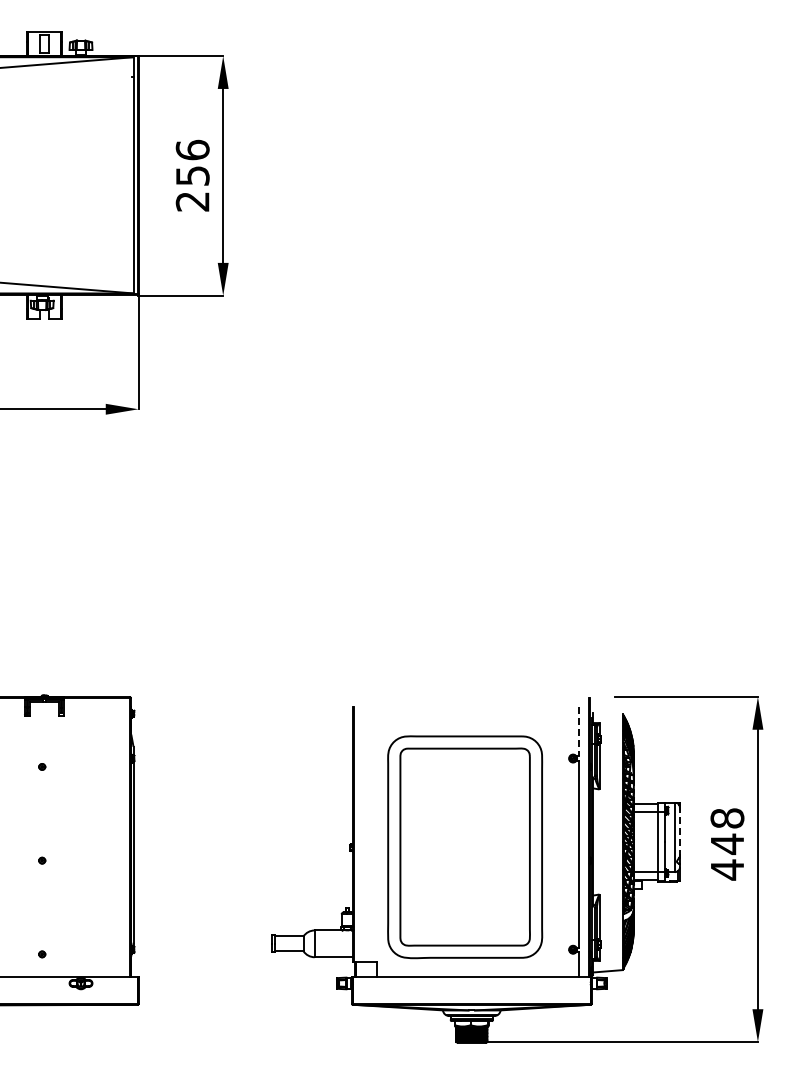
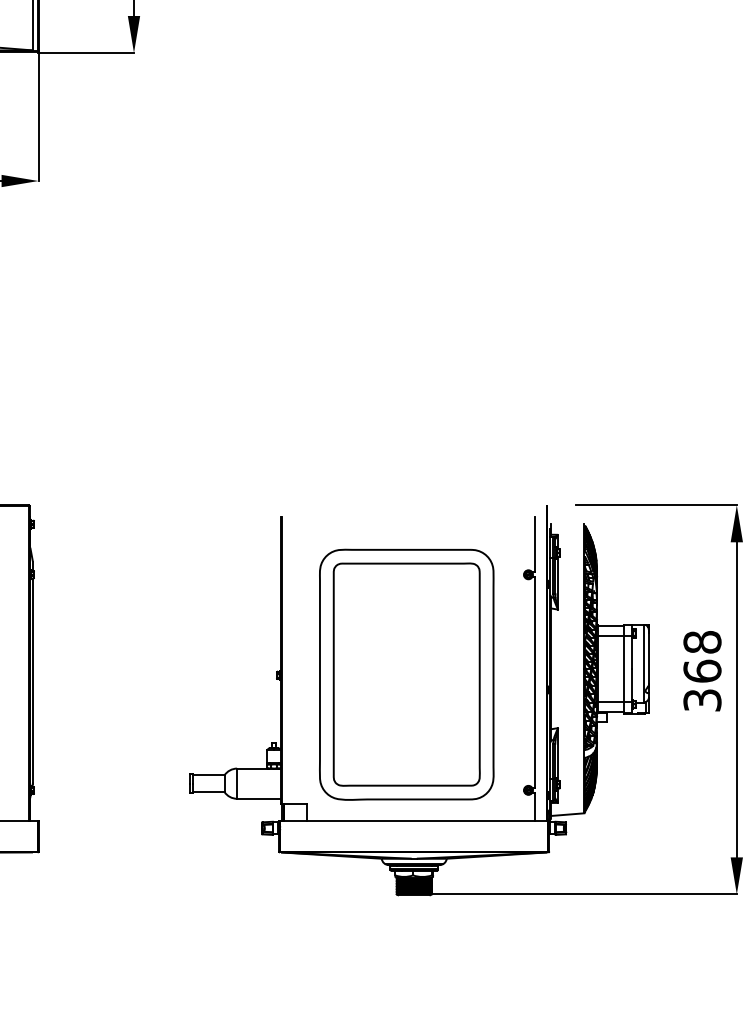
line: (579, 731) -> (535, 544), dashed -> solid
line: (679, 832) -> (648, 658), dashed -> solid
text: (727, 856) -> (702, 685), 448 -> 368

